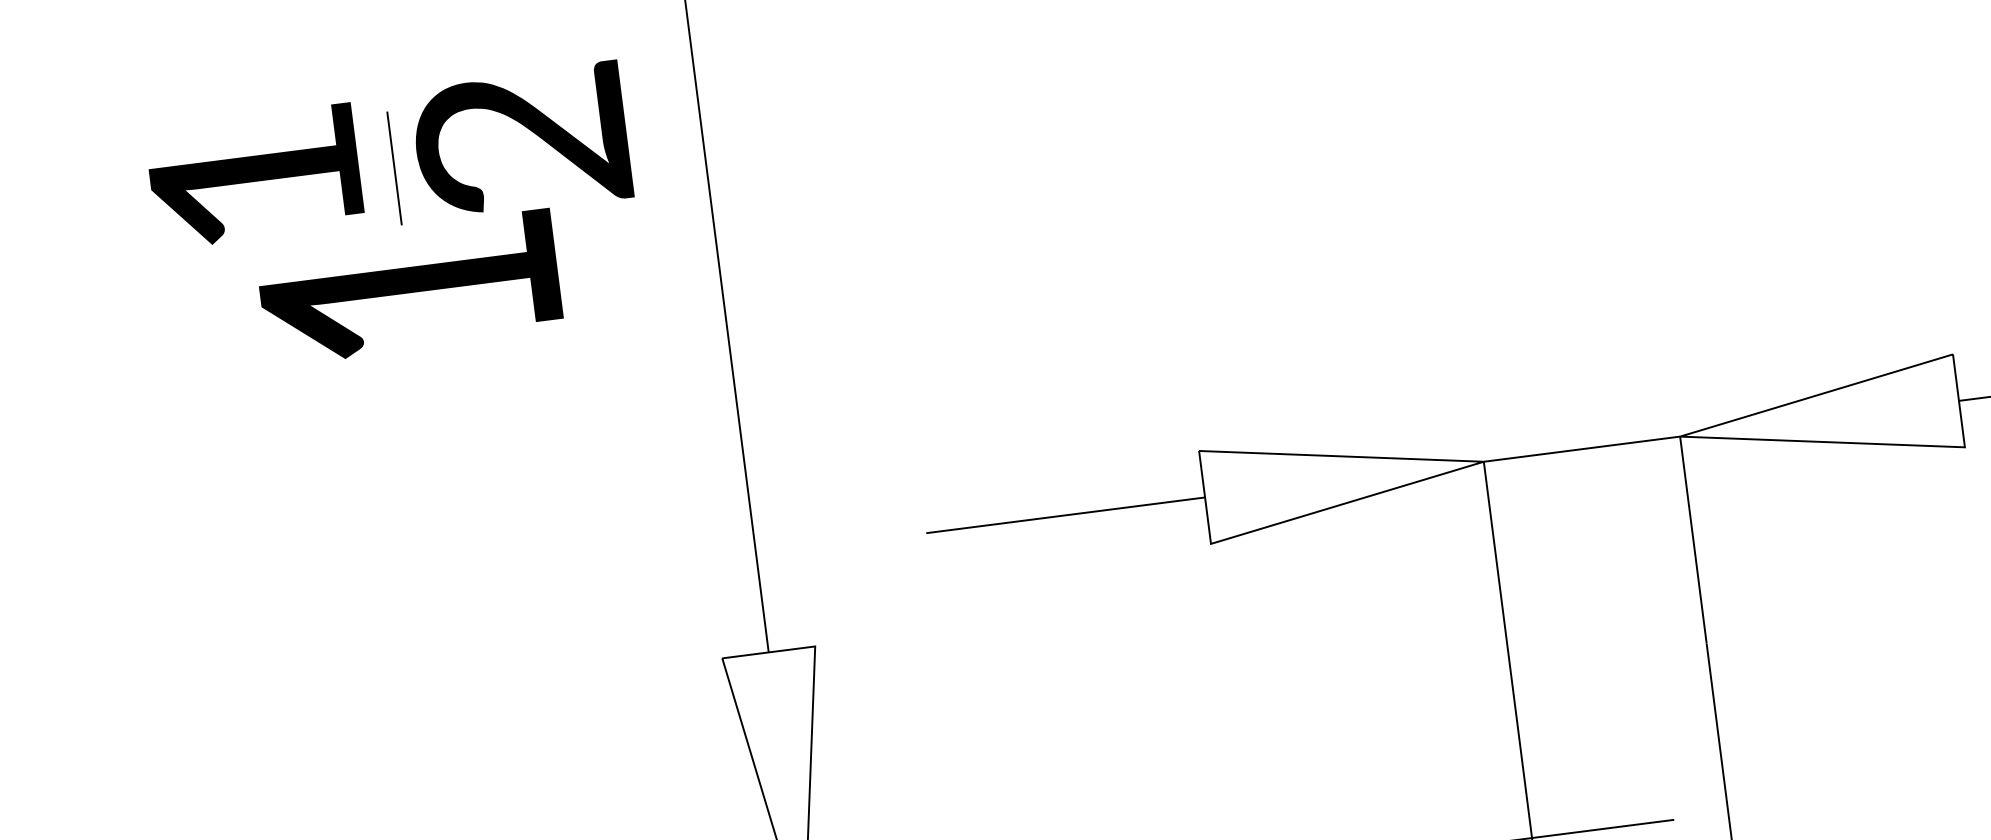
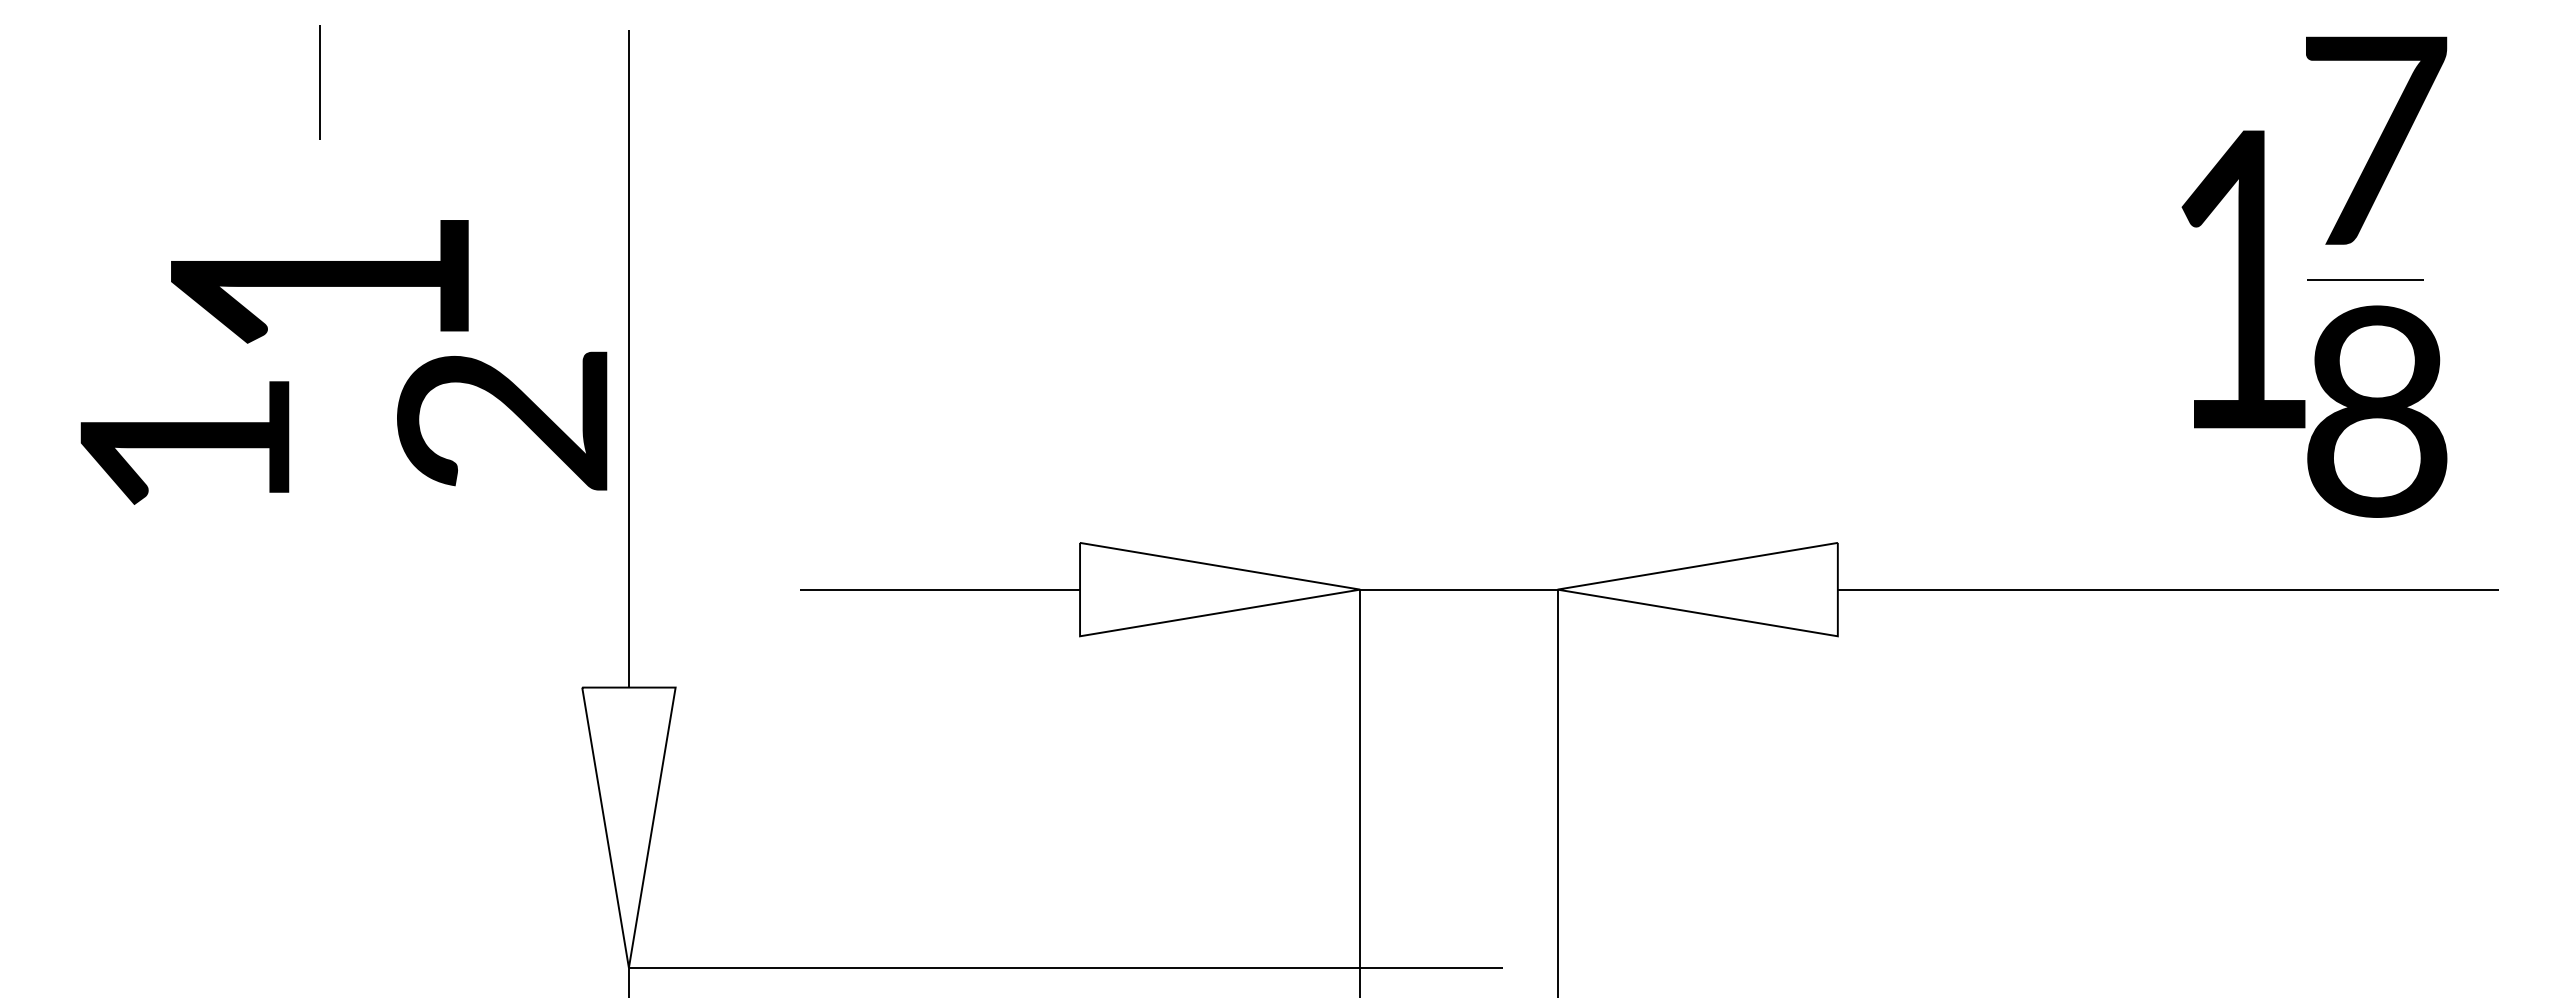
text: (521, 140) -> (502, 420), moved
line: (393, 168) -> (319, 82), moved
text: (254, 176) -> (184, 442), moved

